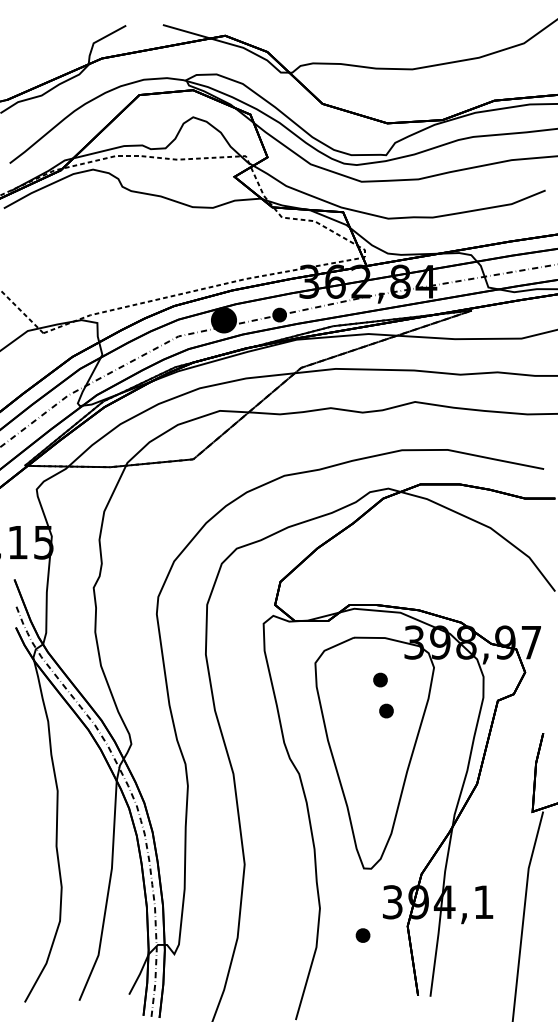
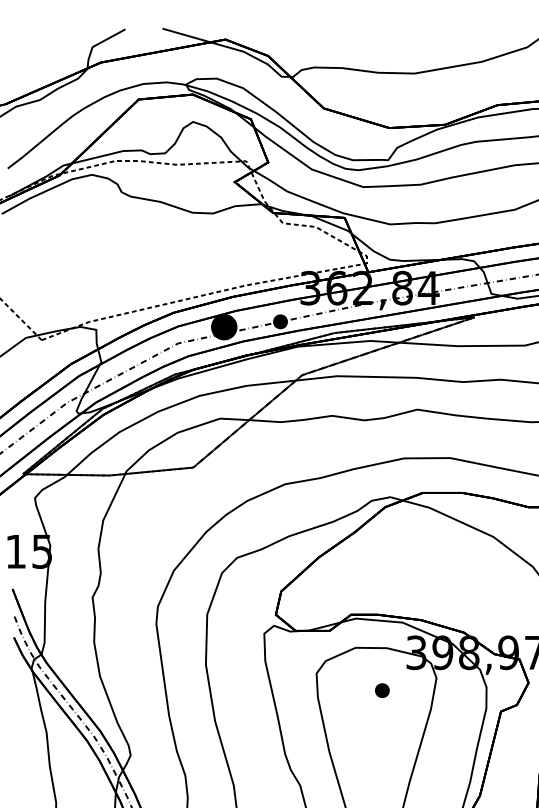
part: (386, 710) -> (388, 721), removed

